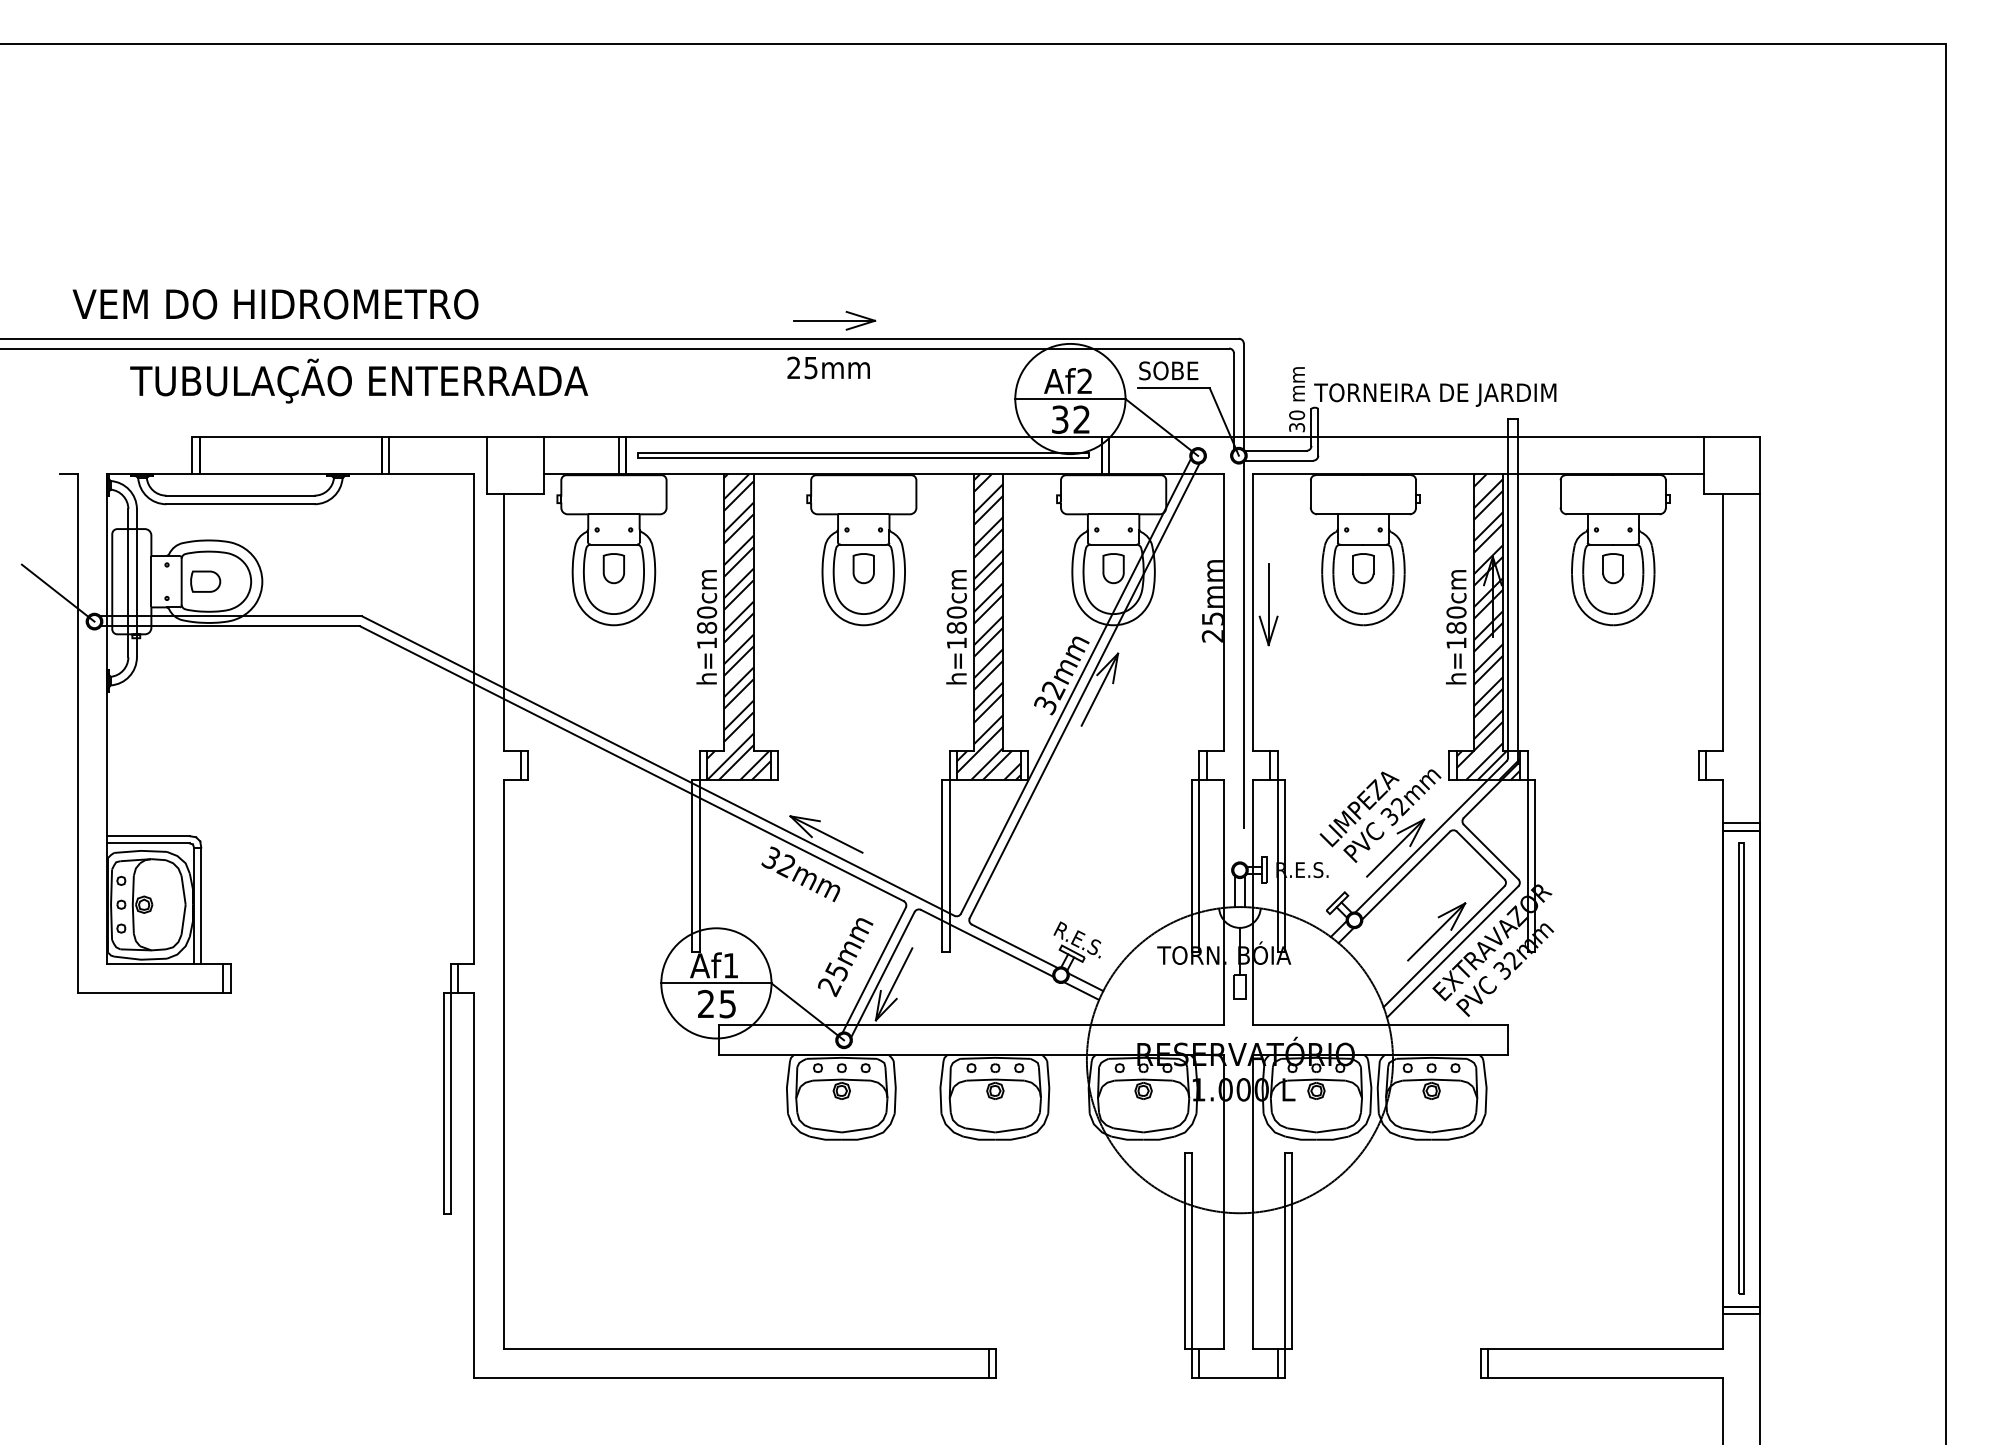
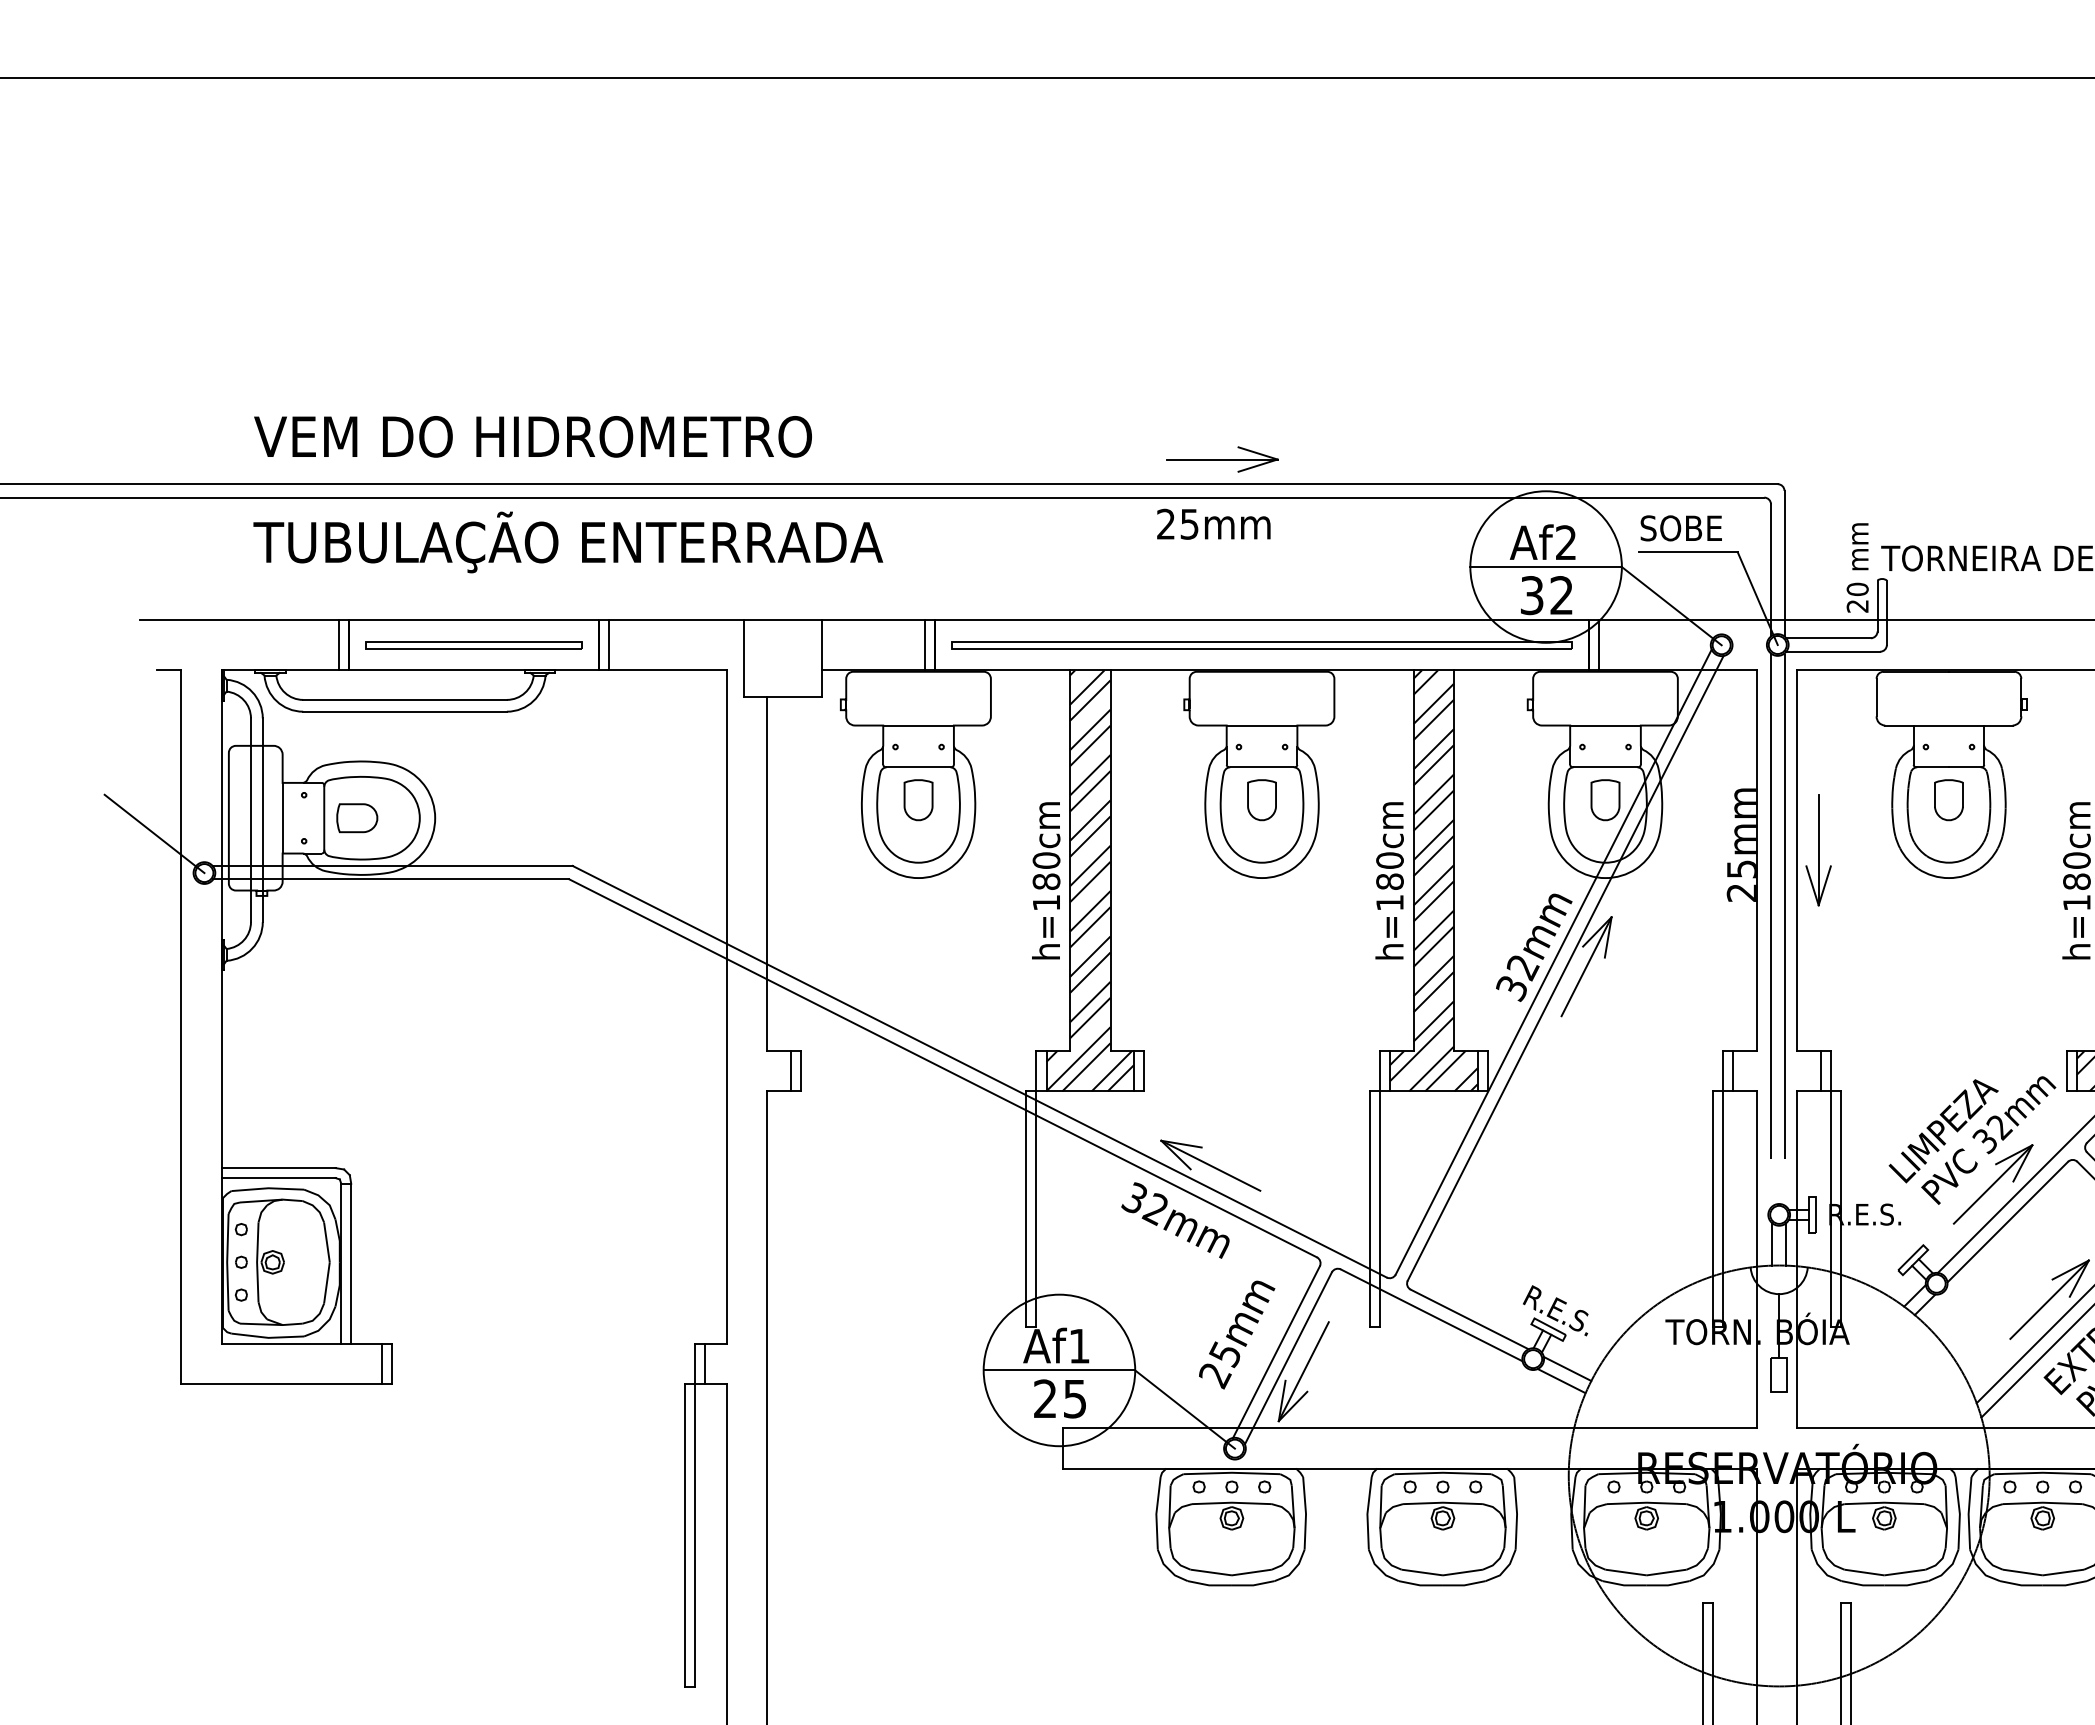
text: (275, 304) -> (533, 437), moved
text: (1297, 427) -> (1858, 606), 30 -> 20
line: (119, 437) -> (238, 619), added
part: (290, 455) -> (473, 644), added
line: (1234, 663) -> (1771, 930), added

